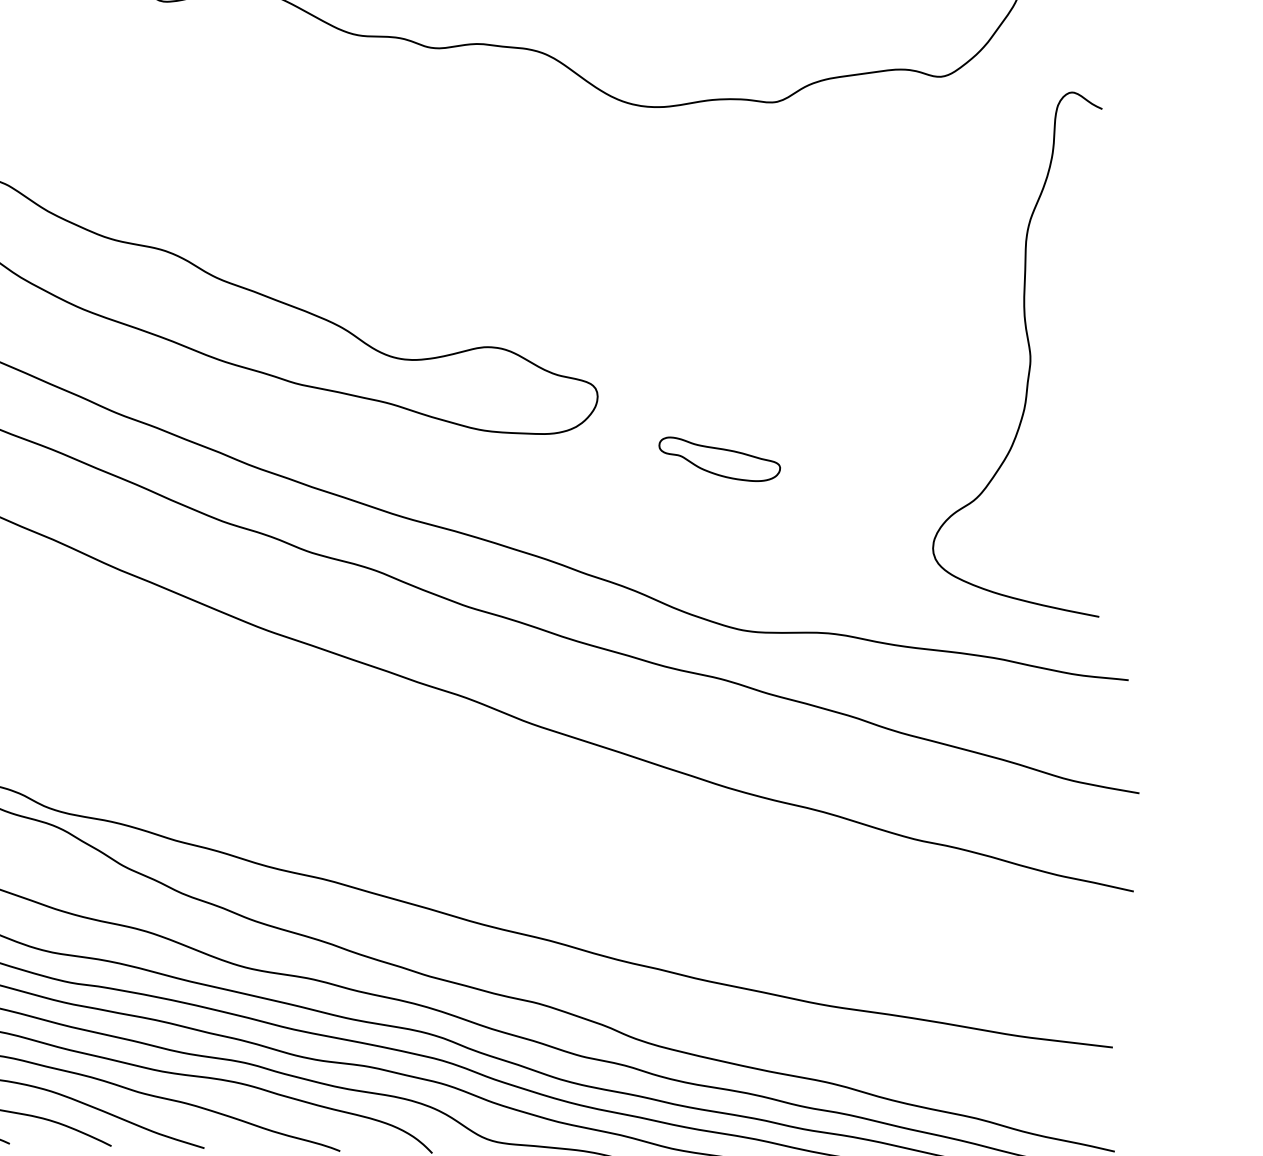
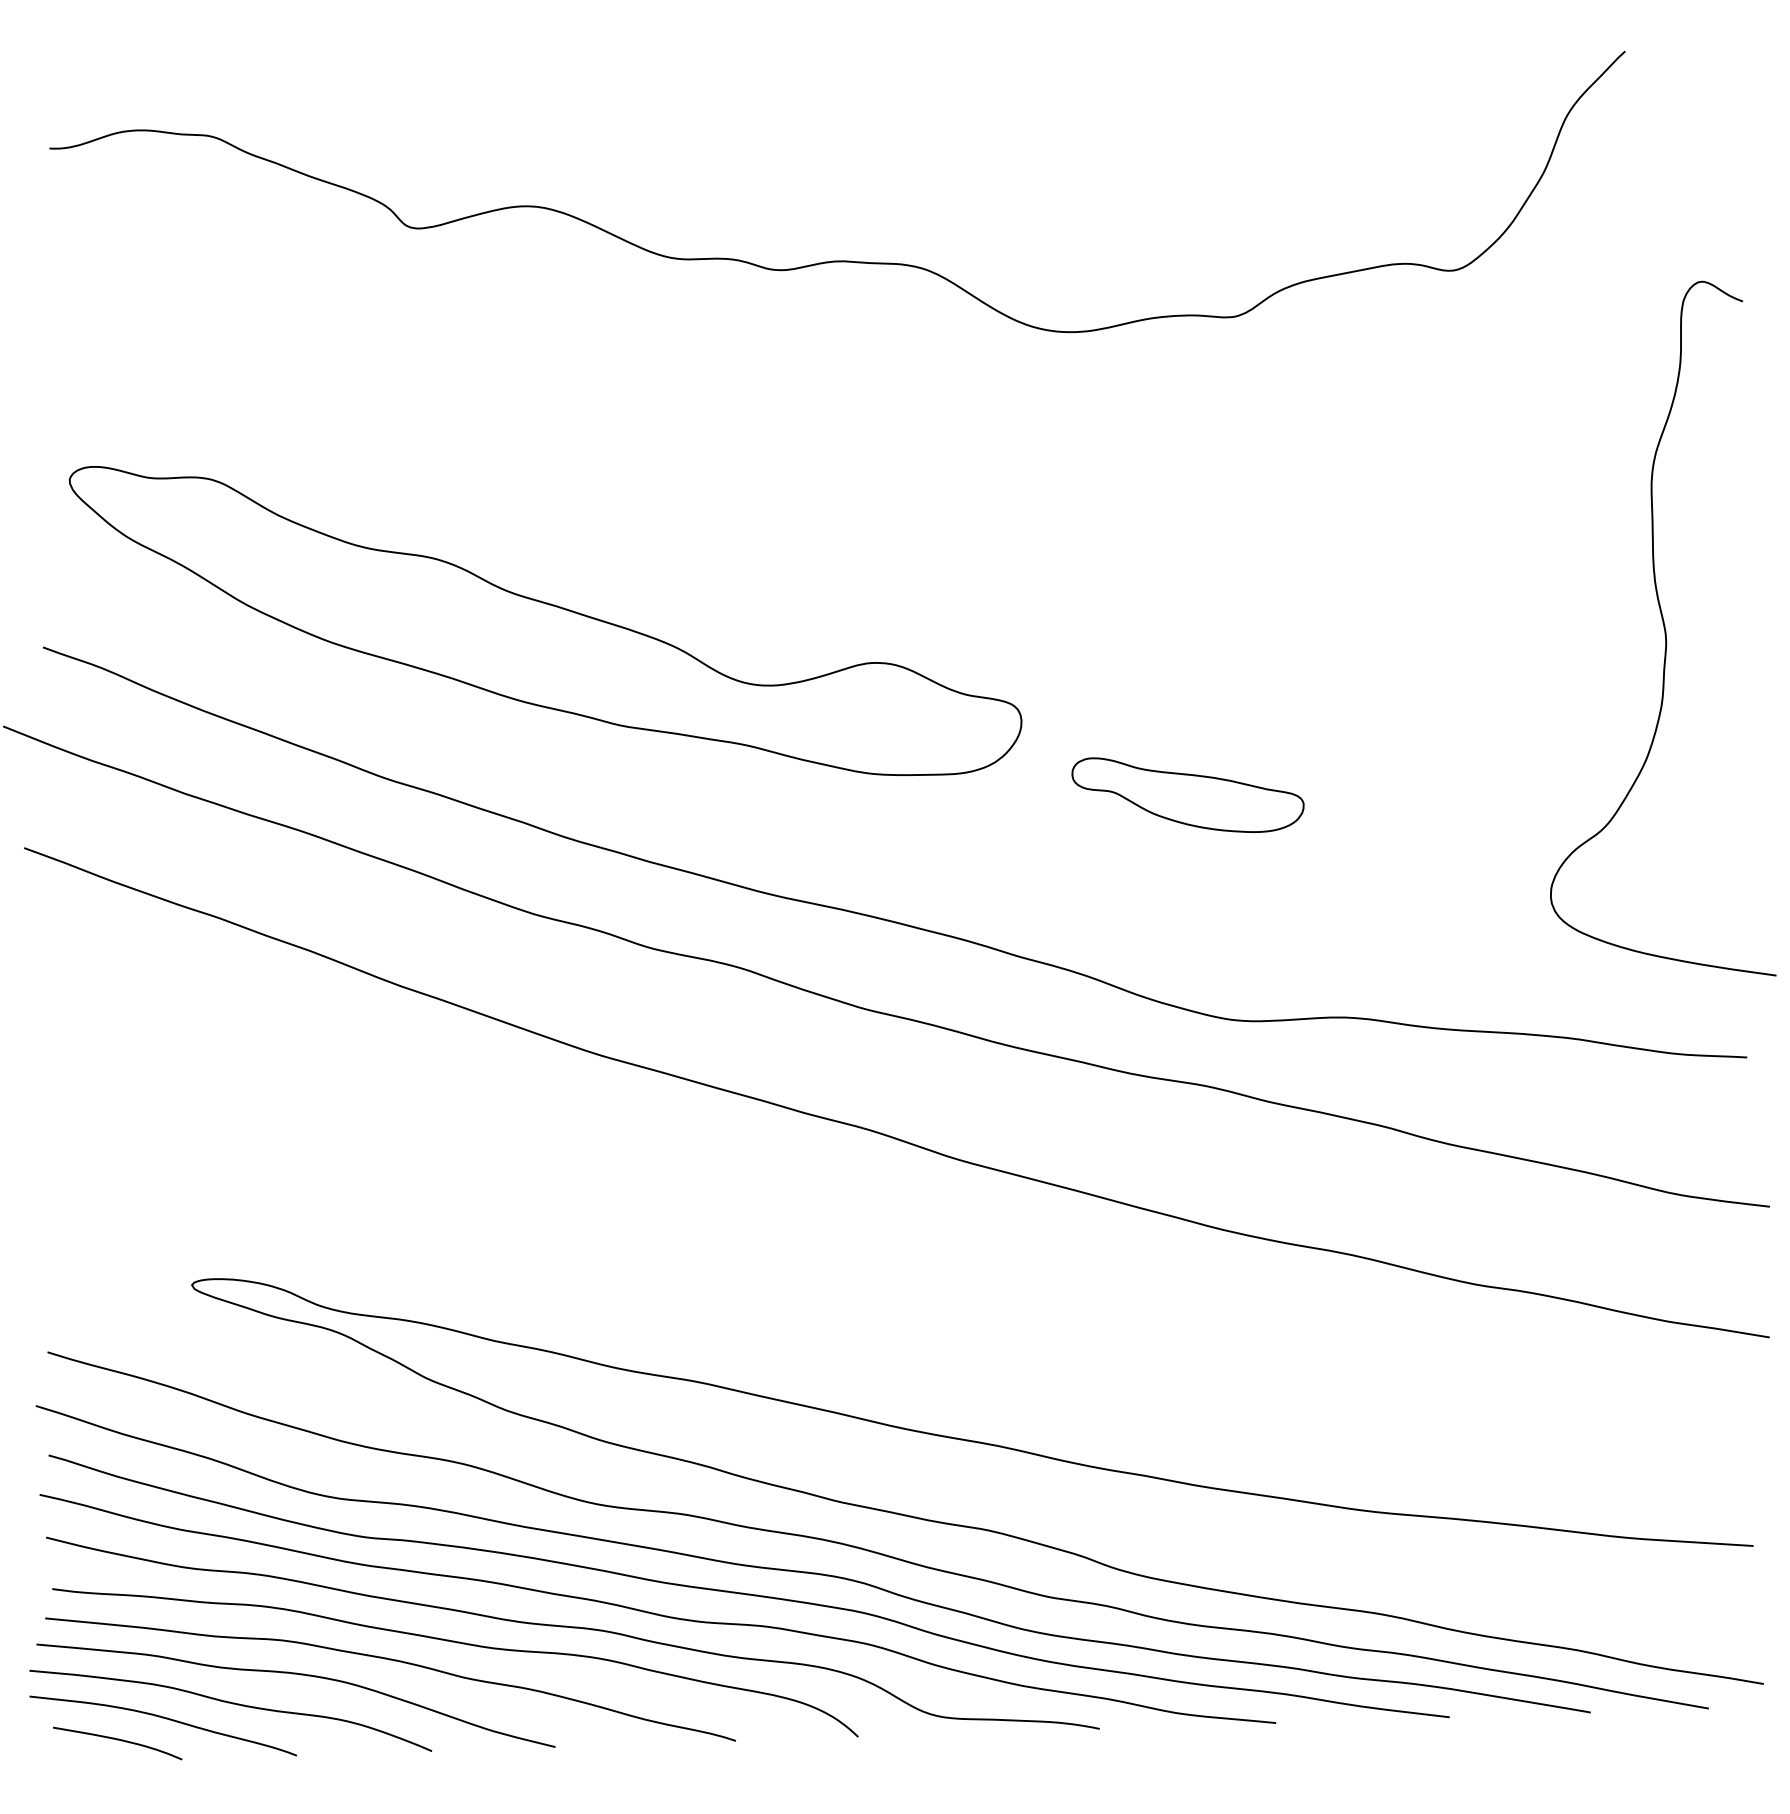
curve: (1028, 351) -> (1663, 628), moved
part: (719, 459) -> (1187, 794), size x1.43

